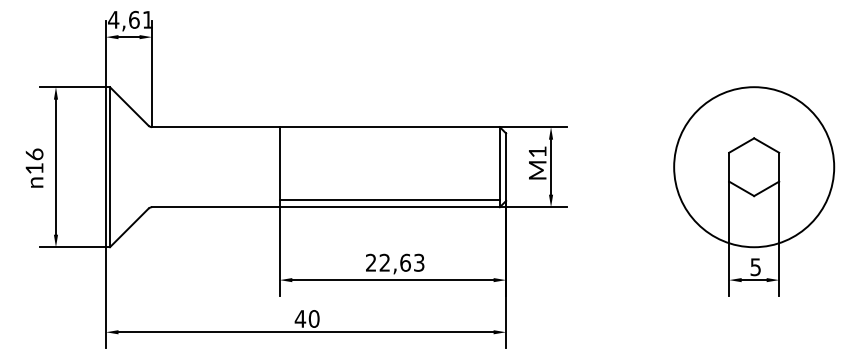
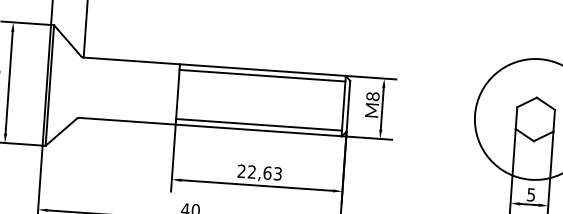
line: (389, 134) -> (262, 75), added
text: (537, 151) -> (372, 96), M1 -> M8

